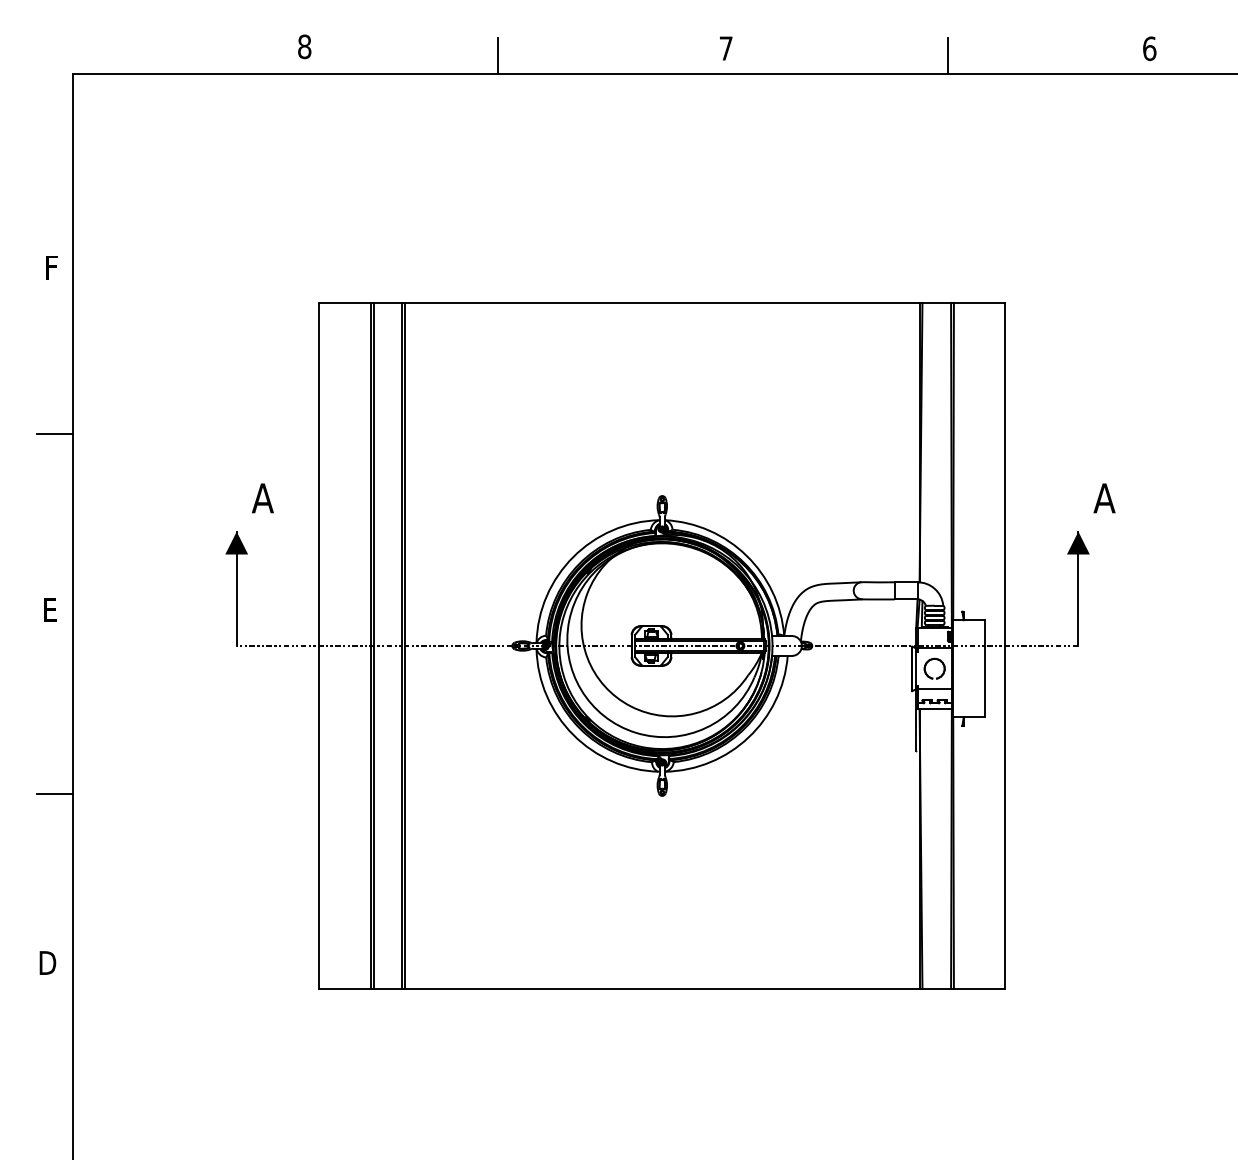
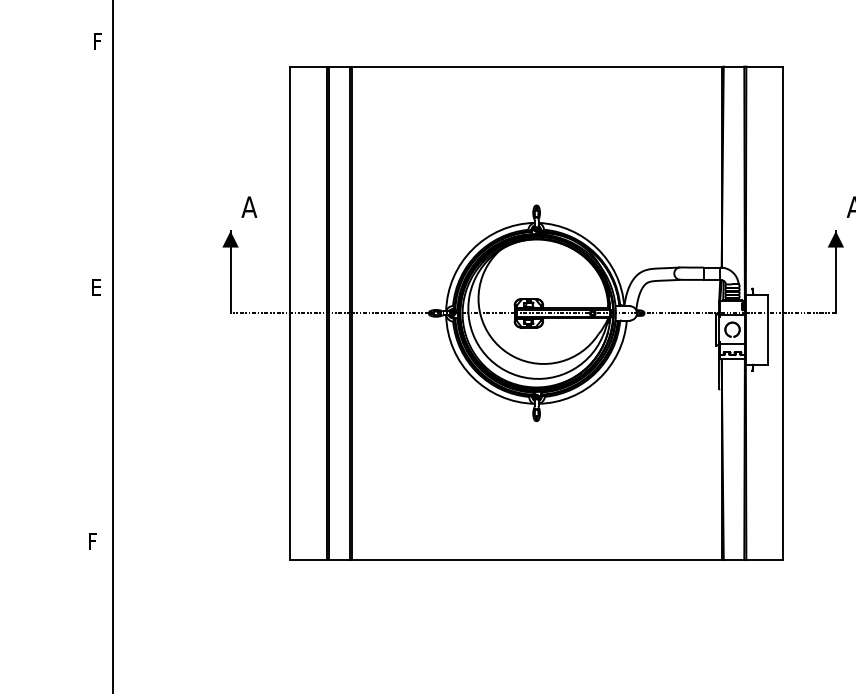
line: (55, 434) -> (100, 161), removed
line: (55, 794) -> (100, 420), removed
text: (47, 962) -> (94, 540), D -> F

